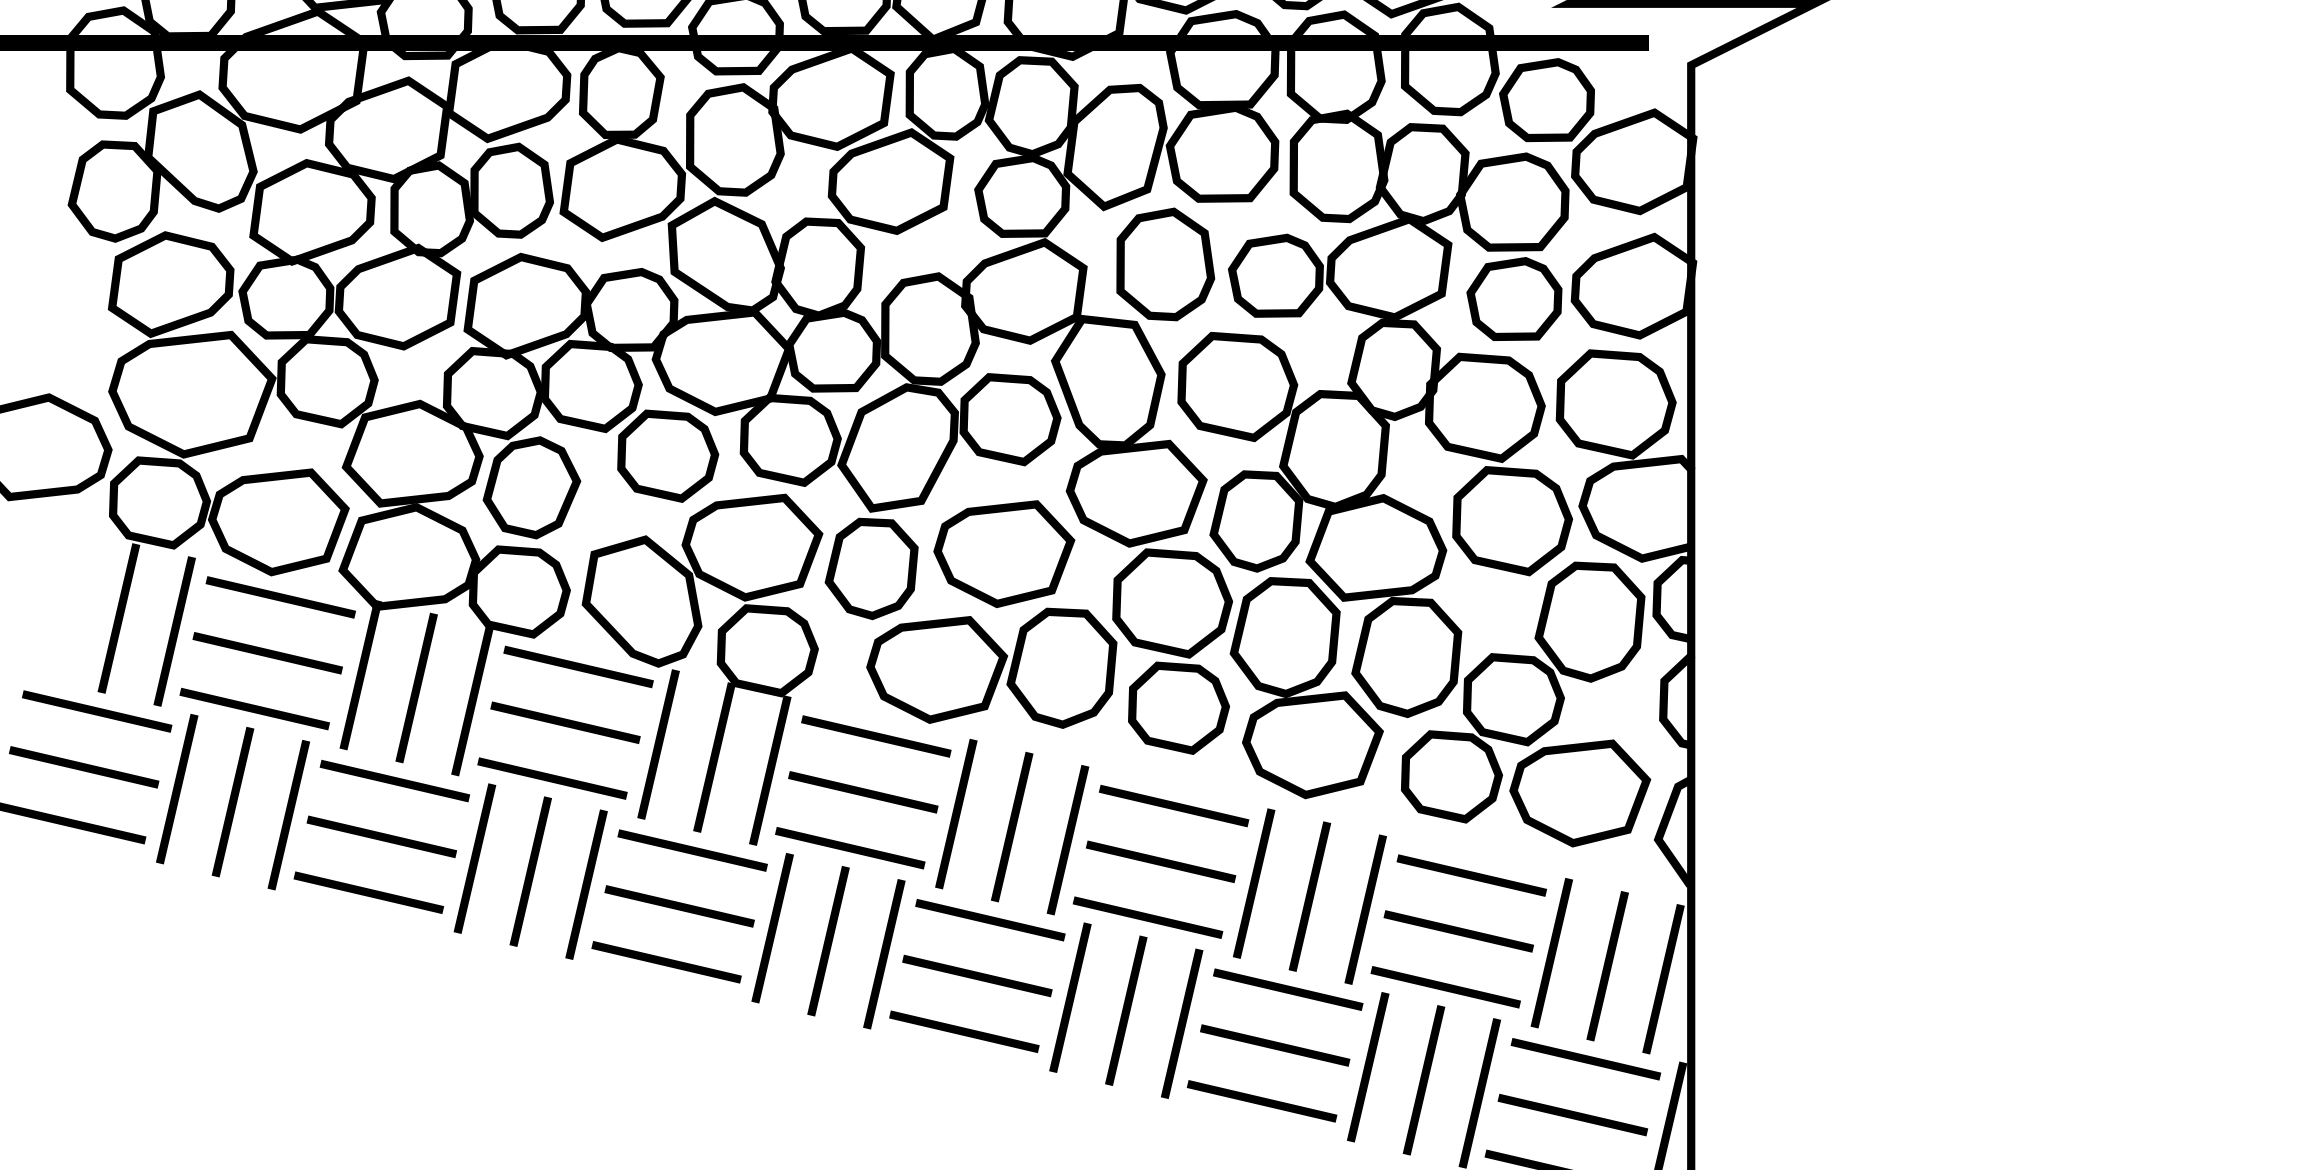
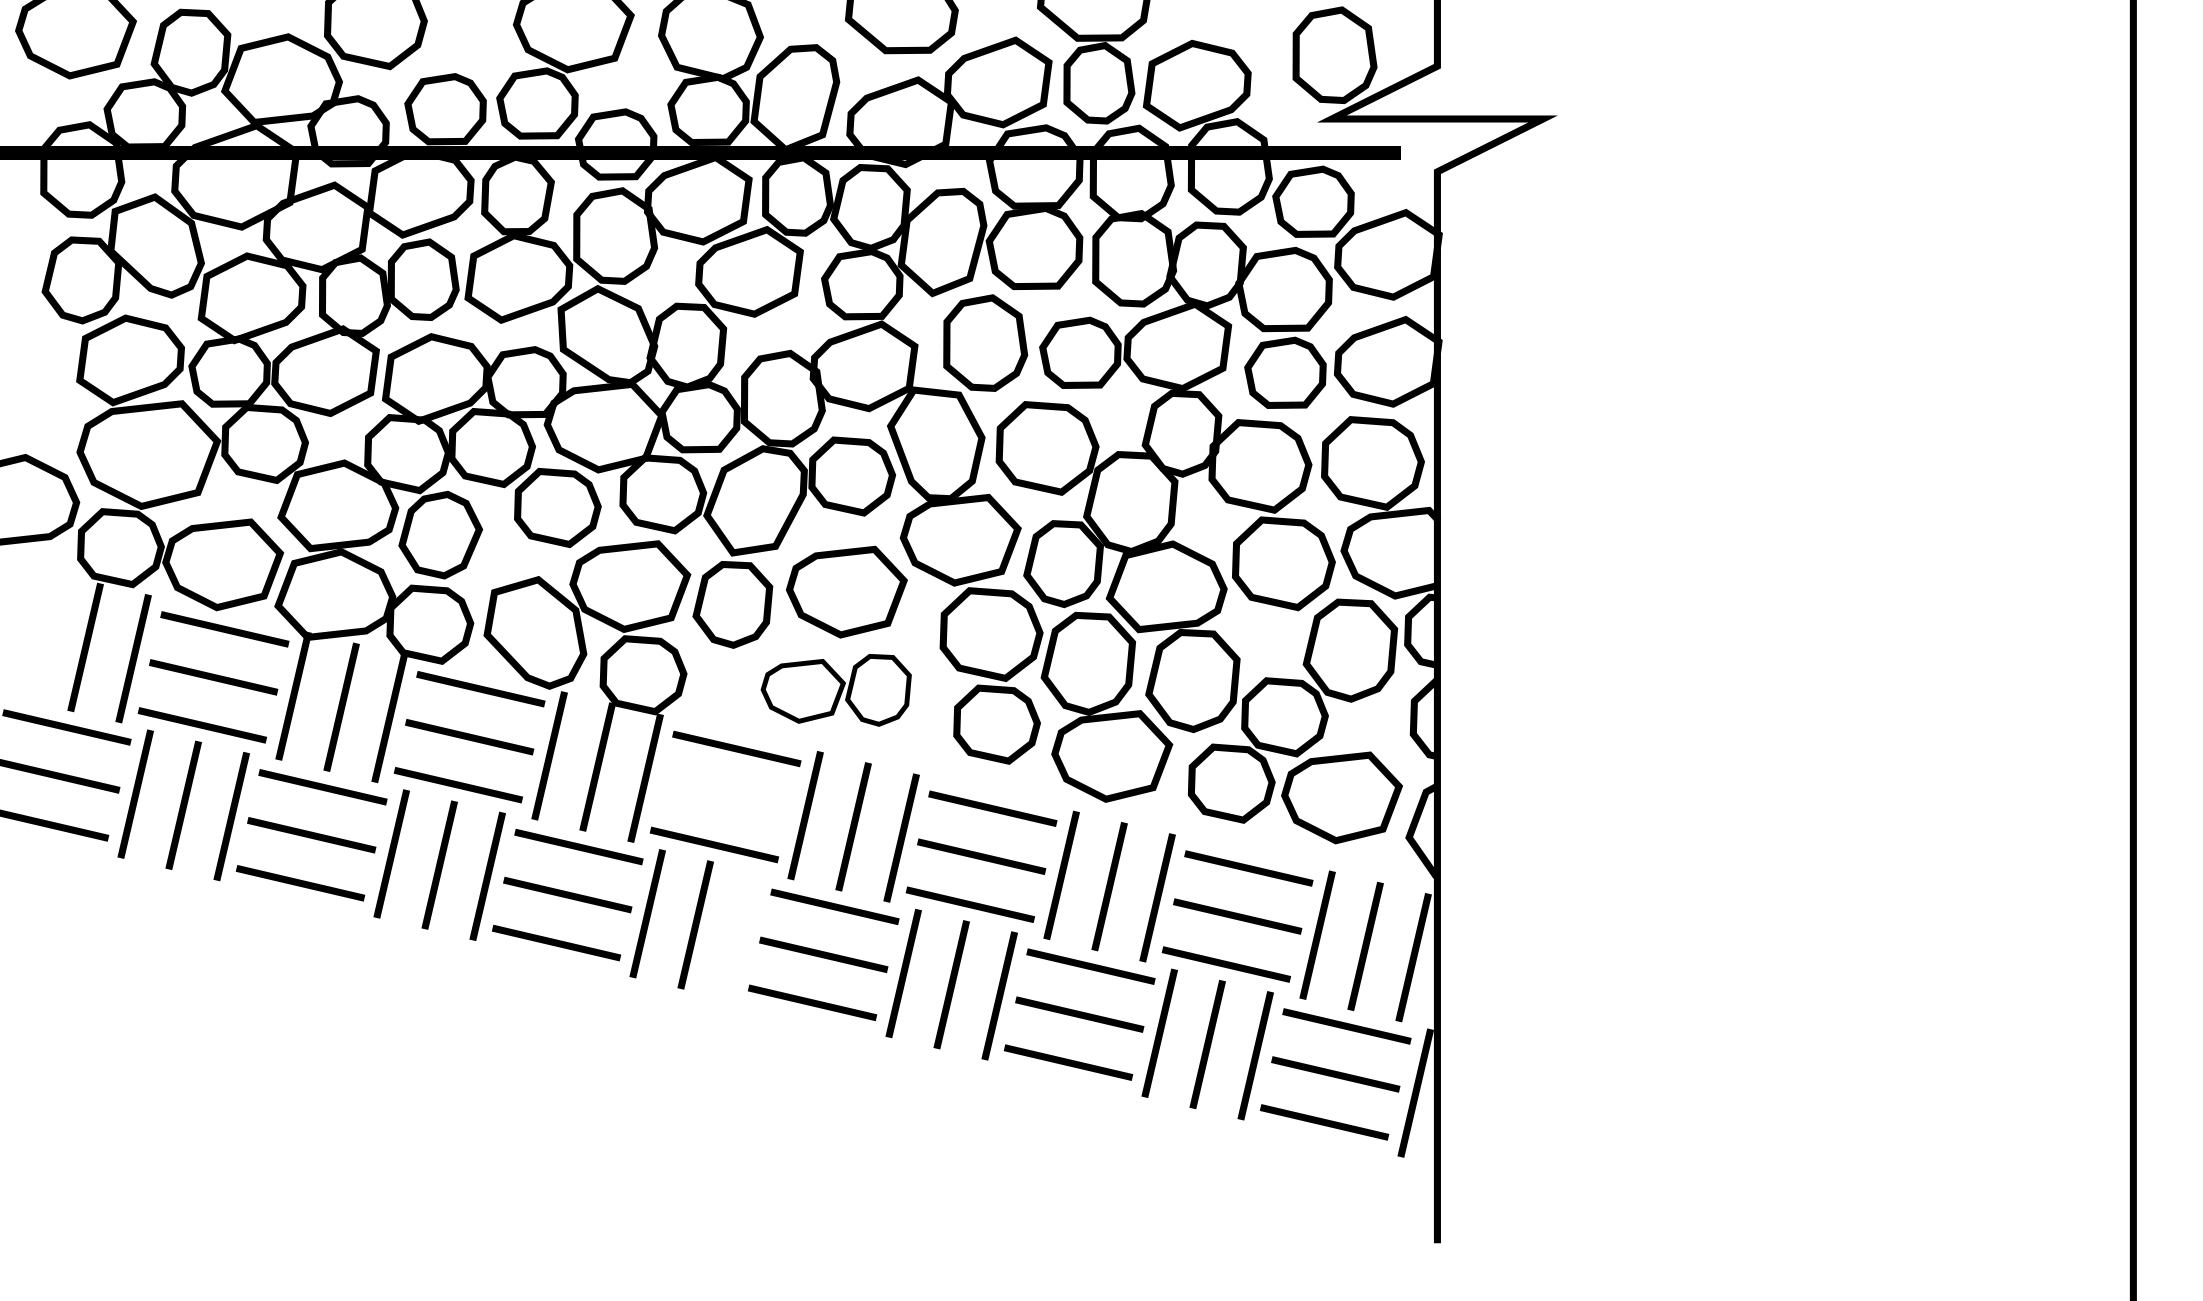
part: (992, 668) -> (836, 690), size x0.7
line: (863, 791) -> (725, 796), removed
line: (884, 953) -> (743, 935), removed

